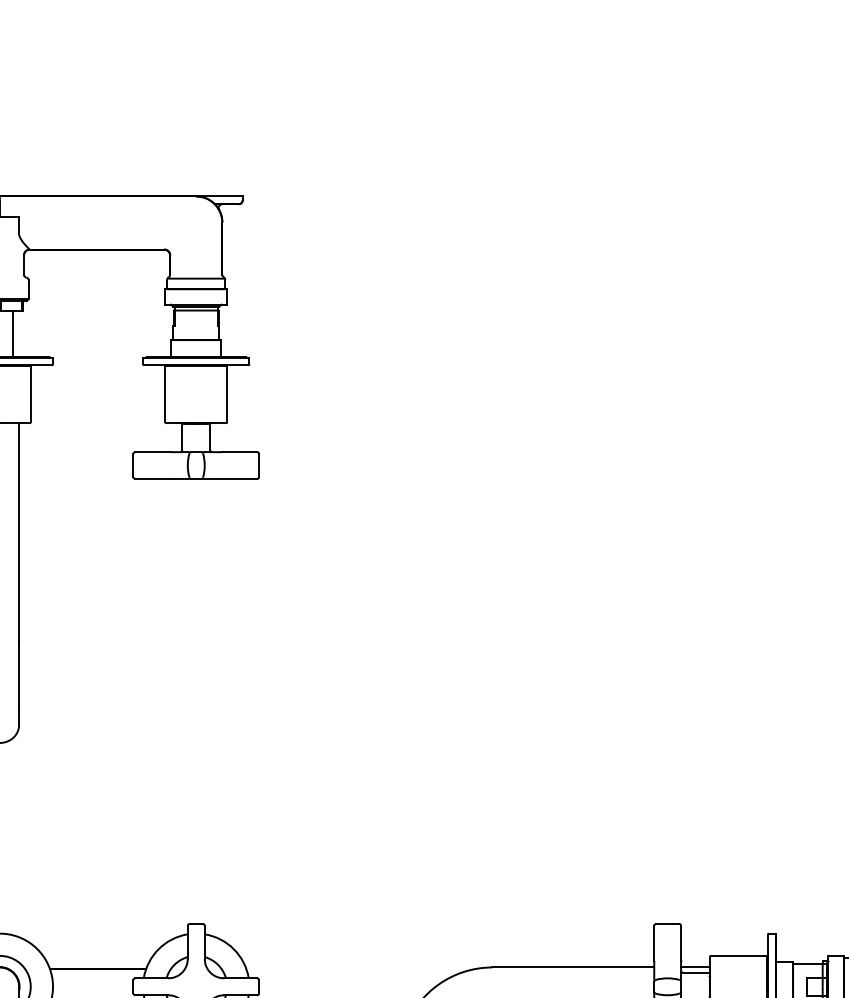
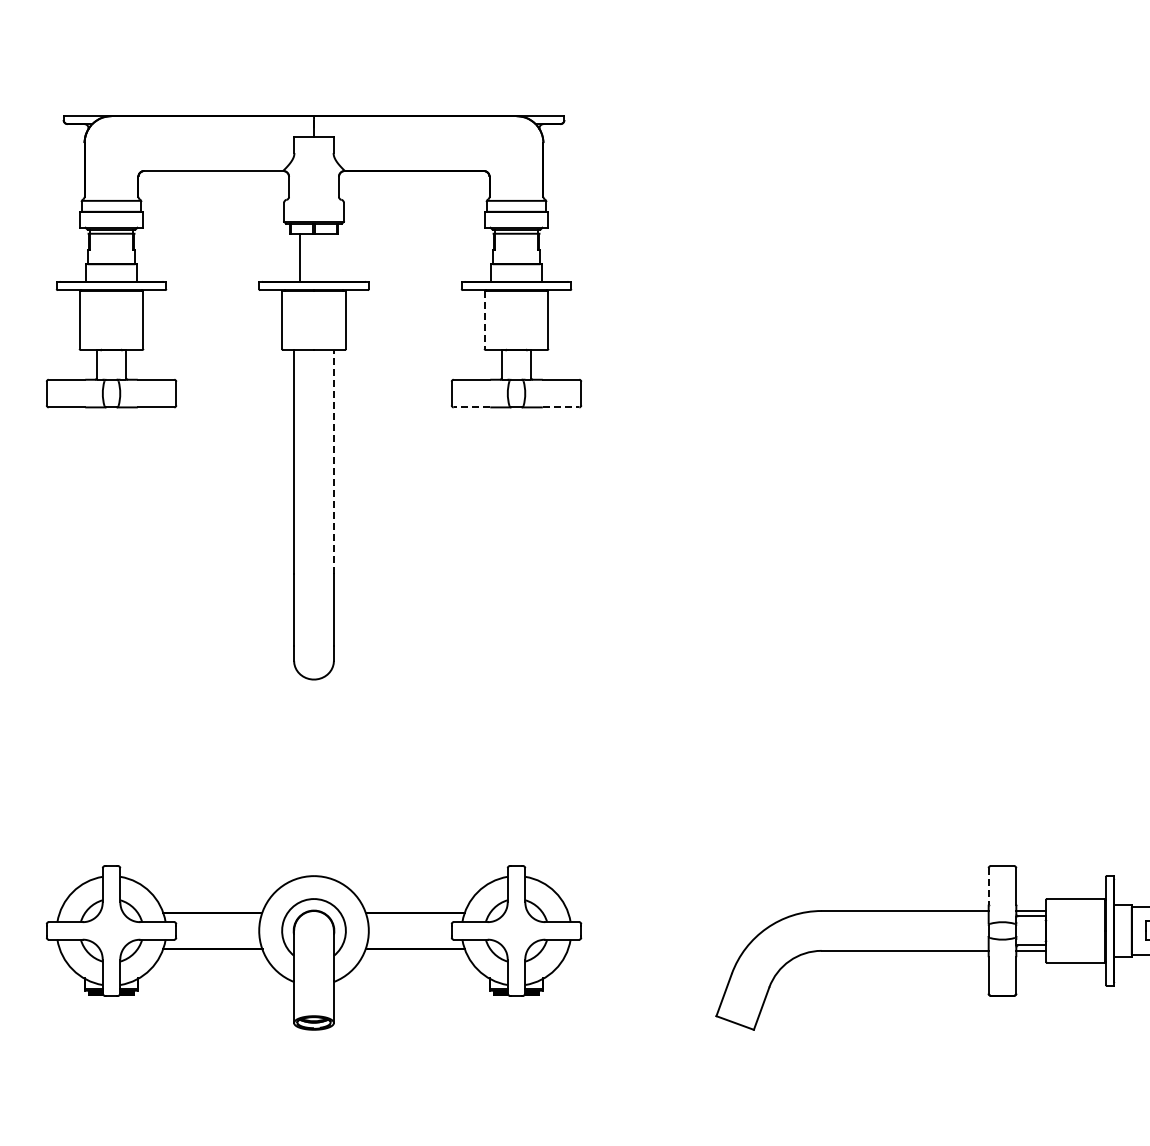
line: (12, 333) -> (327, 257), removed
line: (165, 394) -> (484, 320), solid -> dashed
line: (152, 479) -> (471, 407), solid -> dashed
line: (239, 479) -> (561, 407), solid -> dashed
line: (18, 531) -> (333, 461), solid -> dashed
line: (654, 943) -> (988, 886), solid -> dashed

